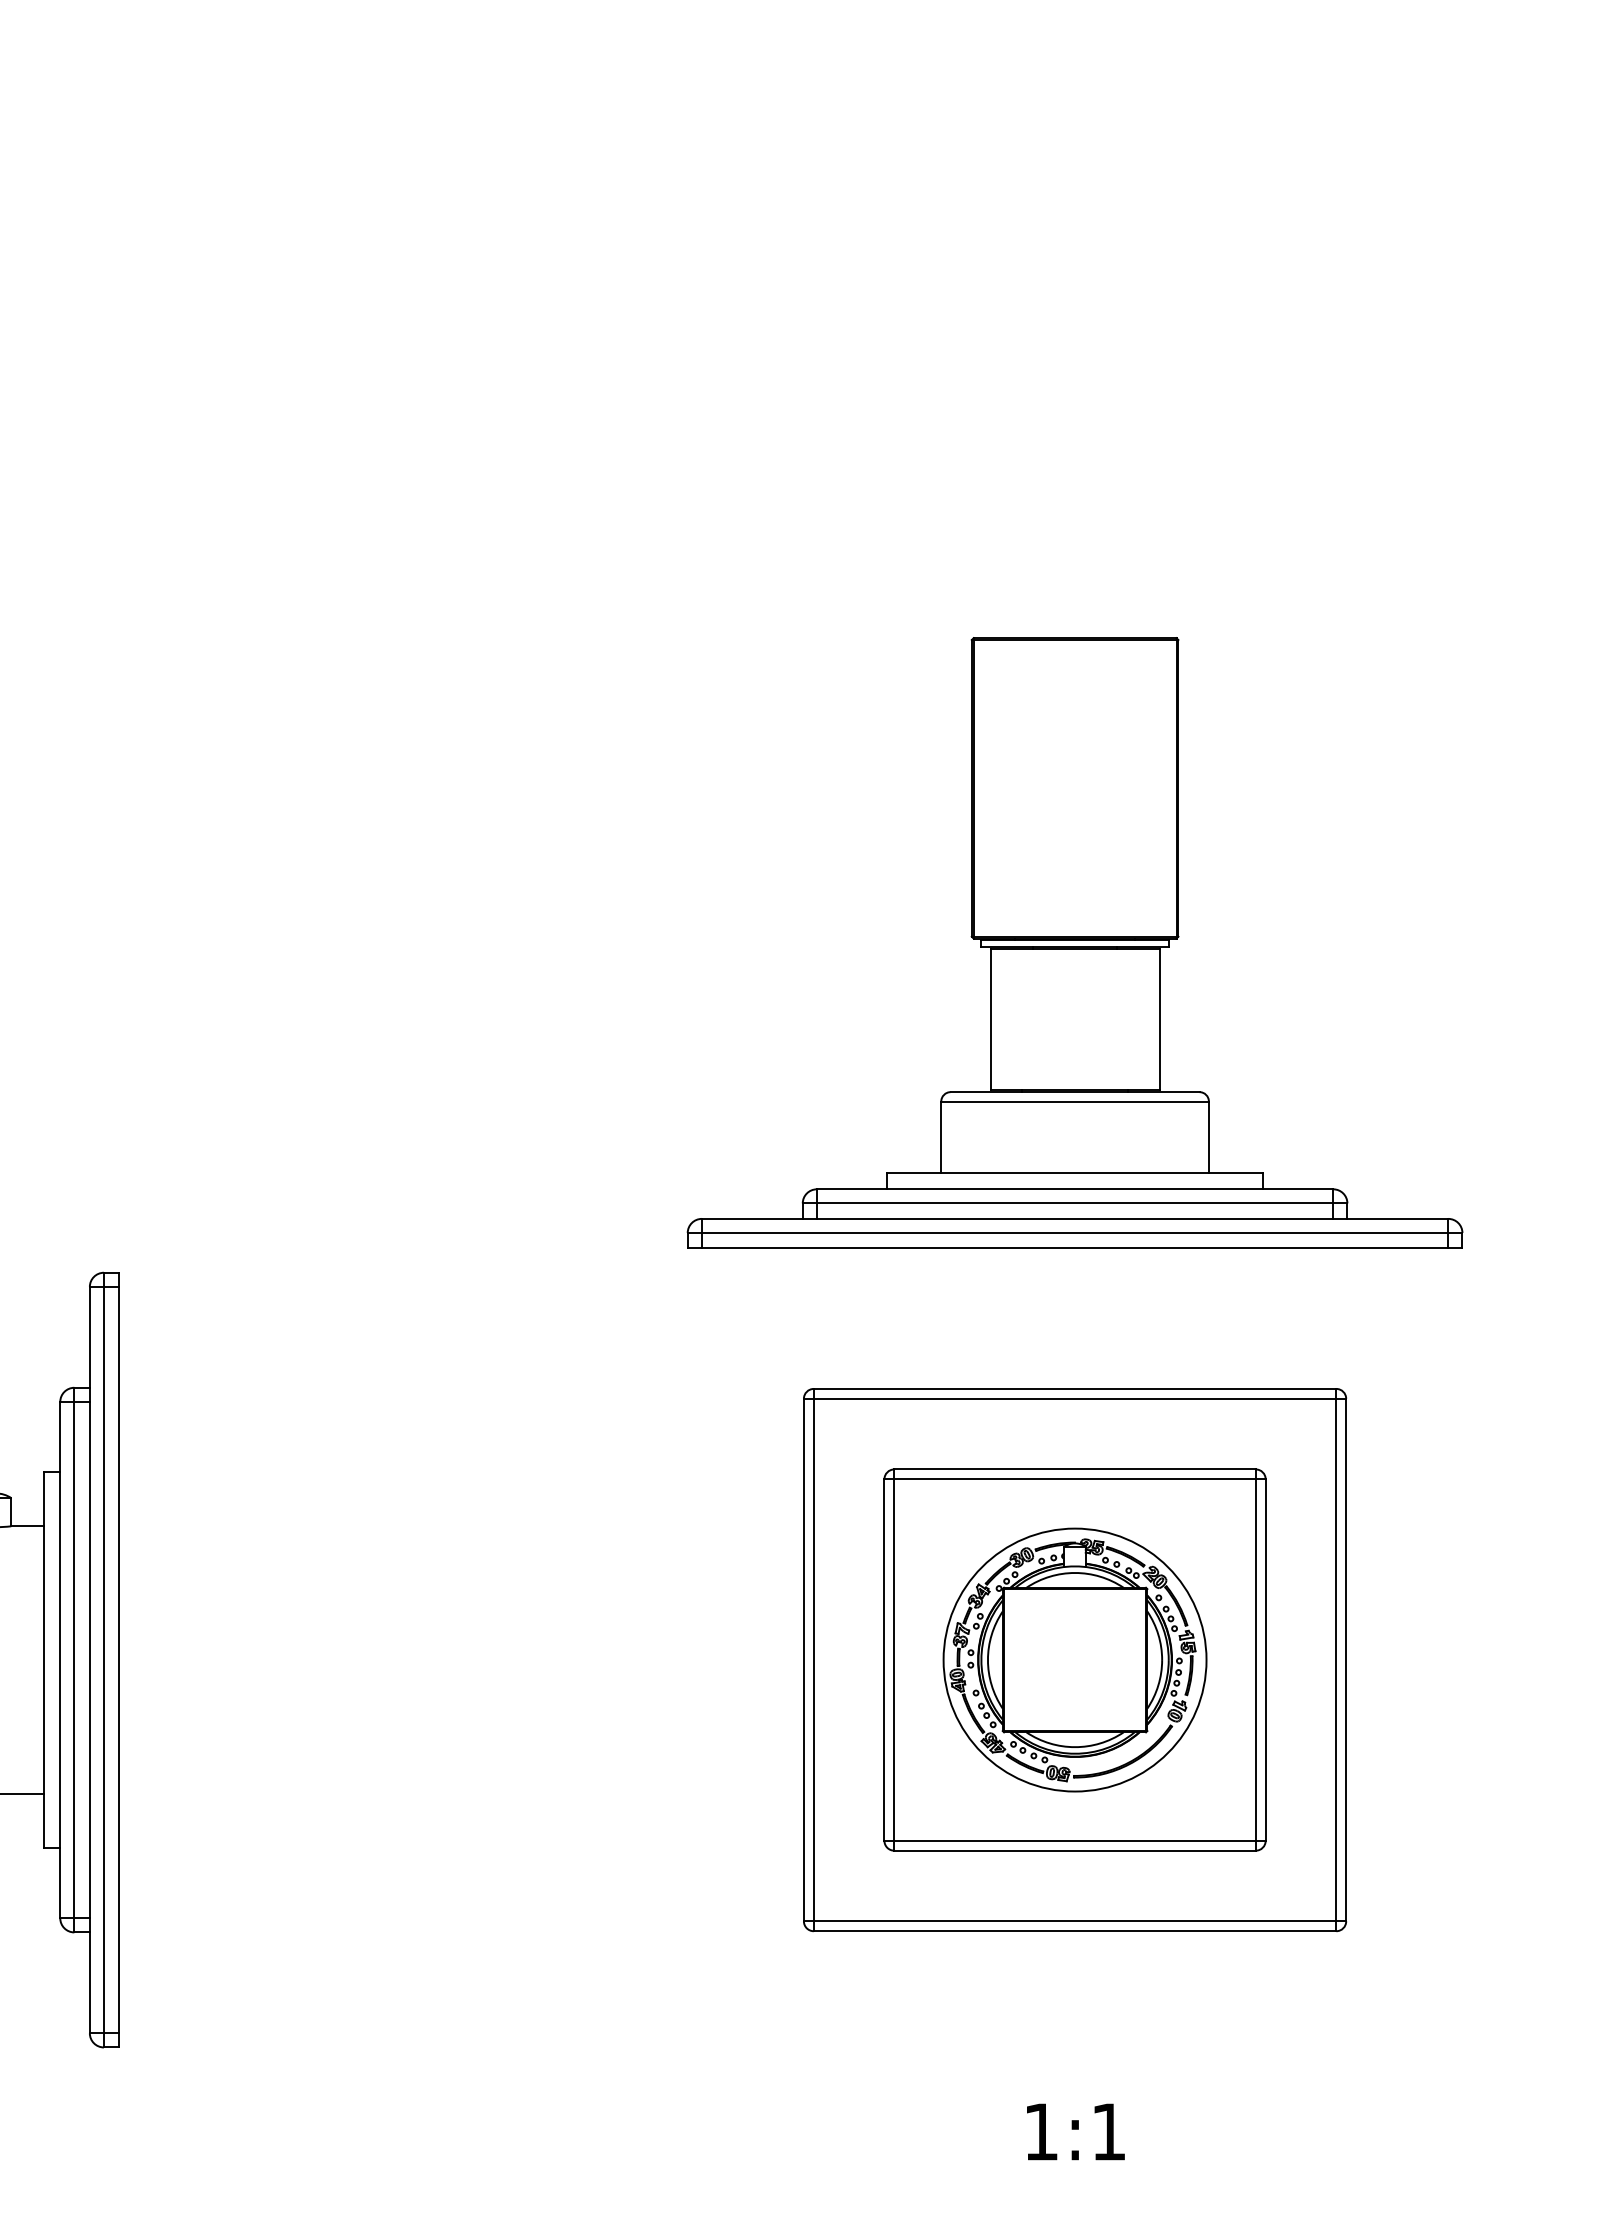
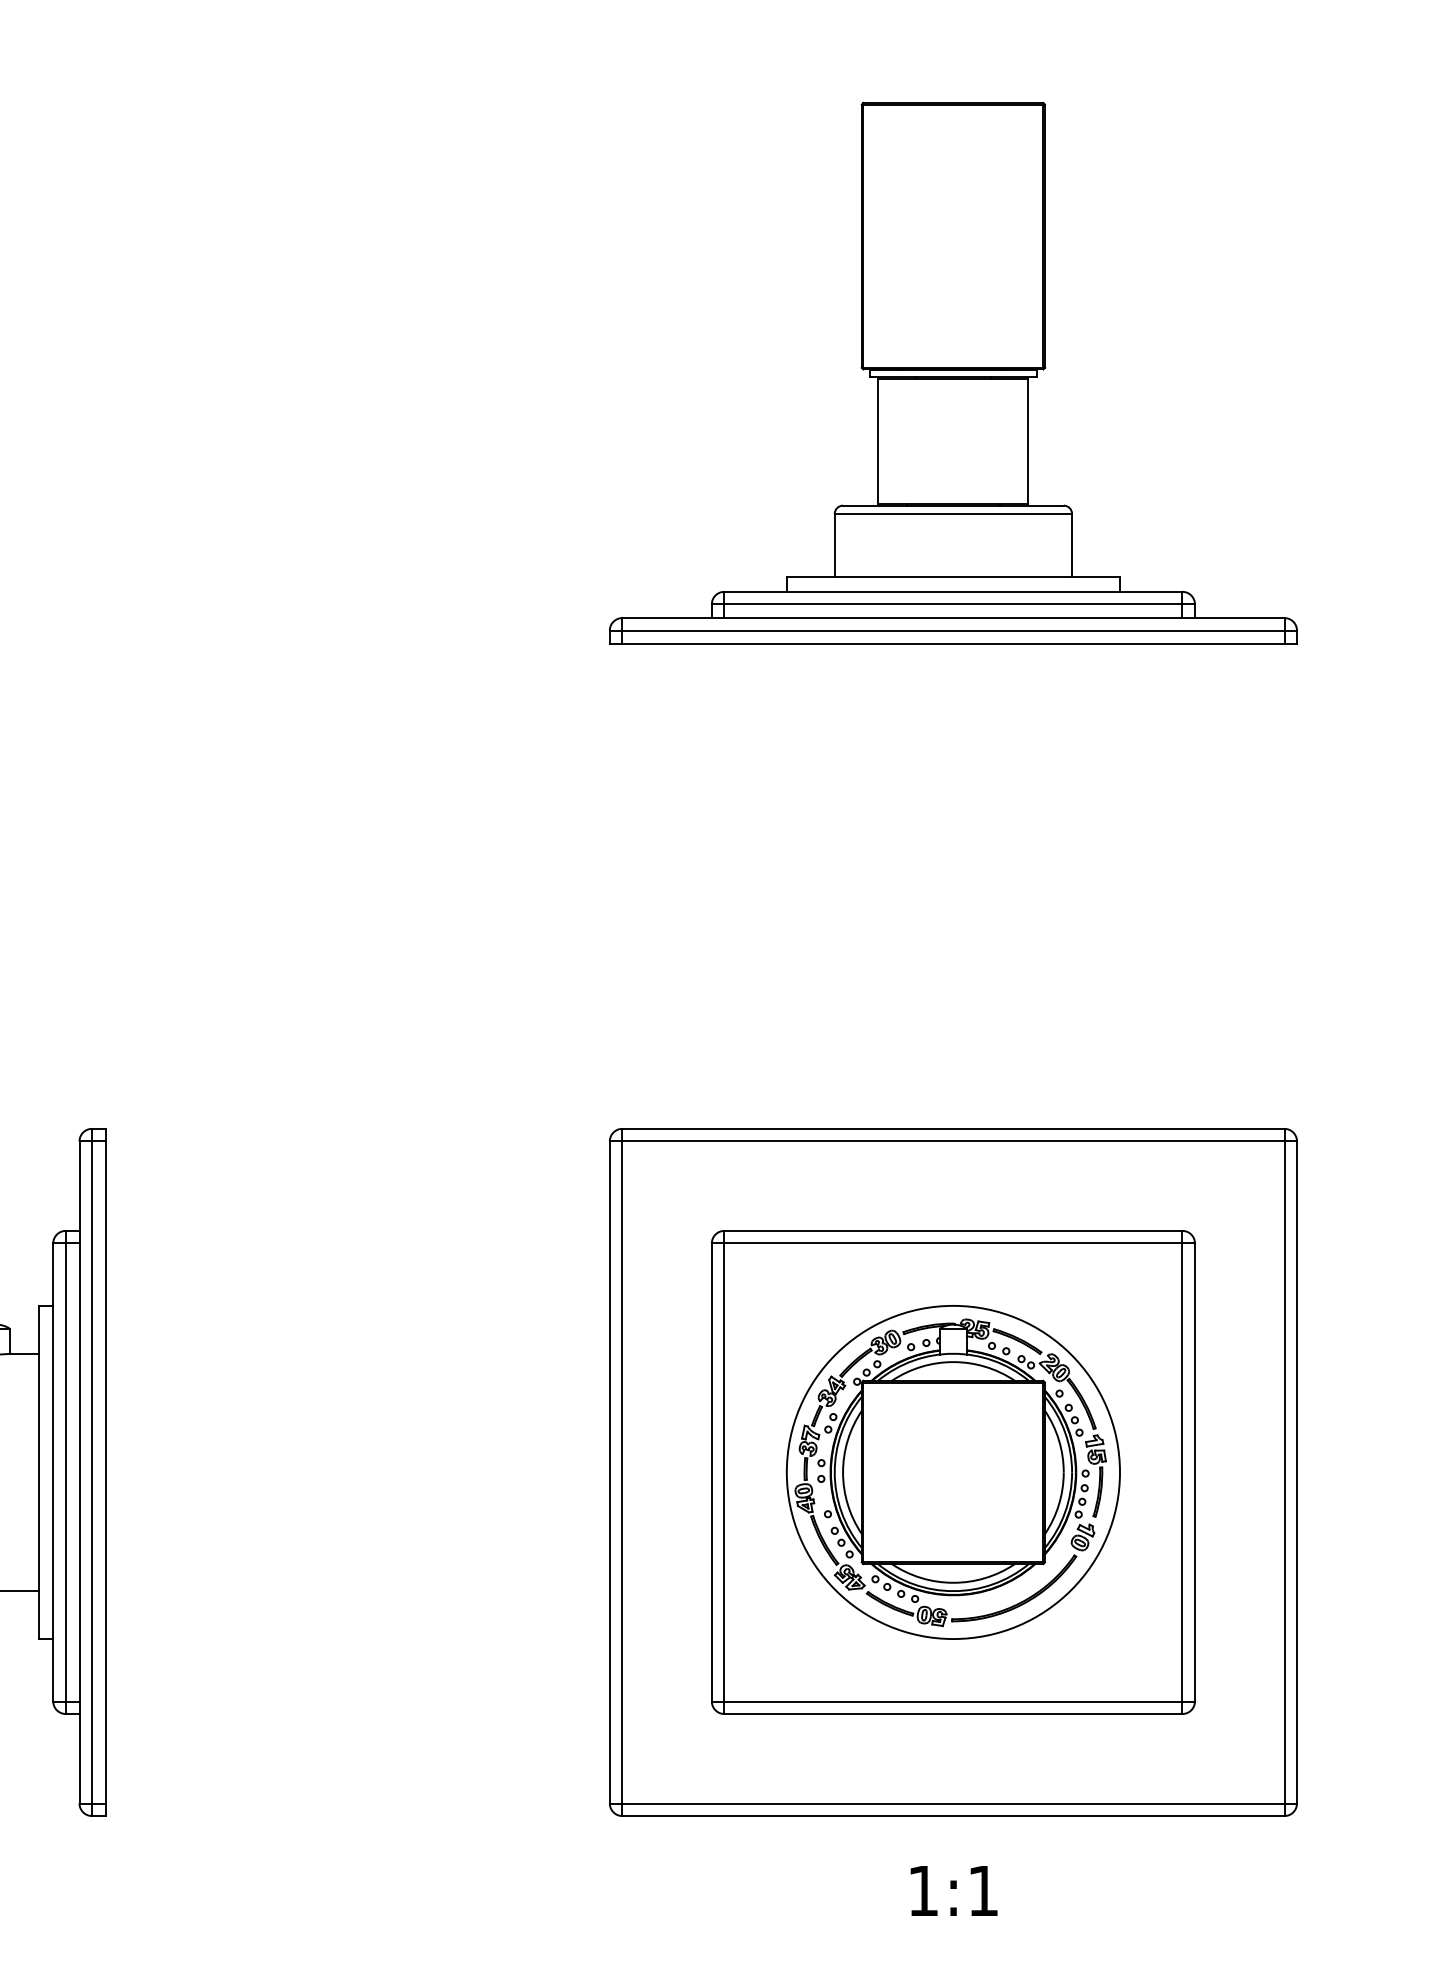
part: (1074, 942) -> (952, 372), moved
part: (1074, 1659) -> (952, 1471), size x1.43

